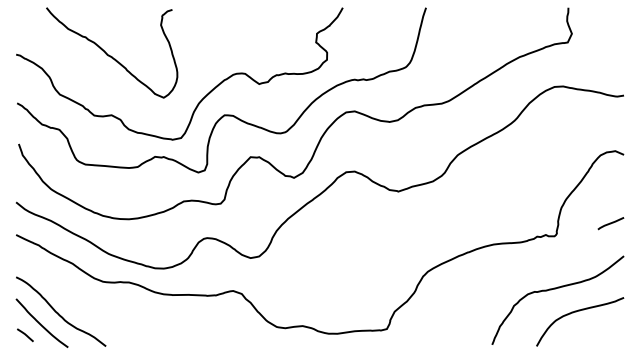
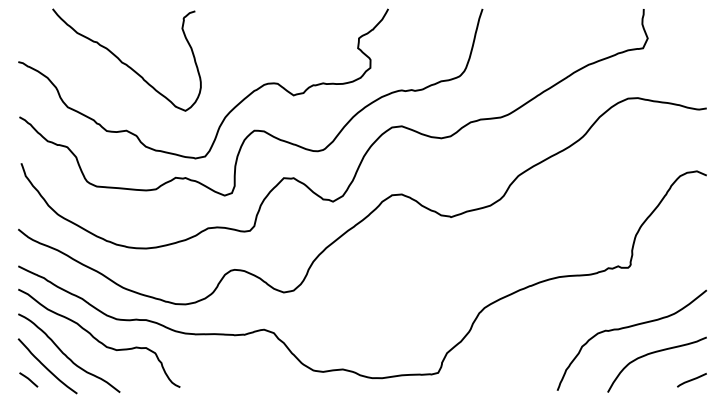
line: (610, 223) -> (691, 380), moved
curve: (86, 299) -> (97, 339), added

